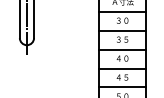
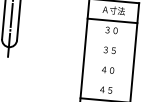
line: (122, 30) -> (110, 40), removed
line: (122, 49) -> (108, 60), removed
line: (122, 68) -> (107, 80), removed

